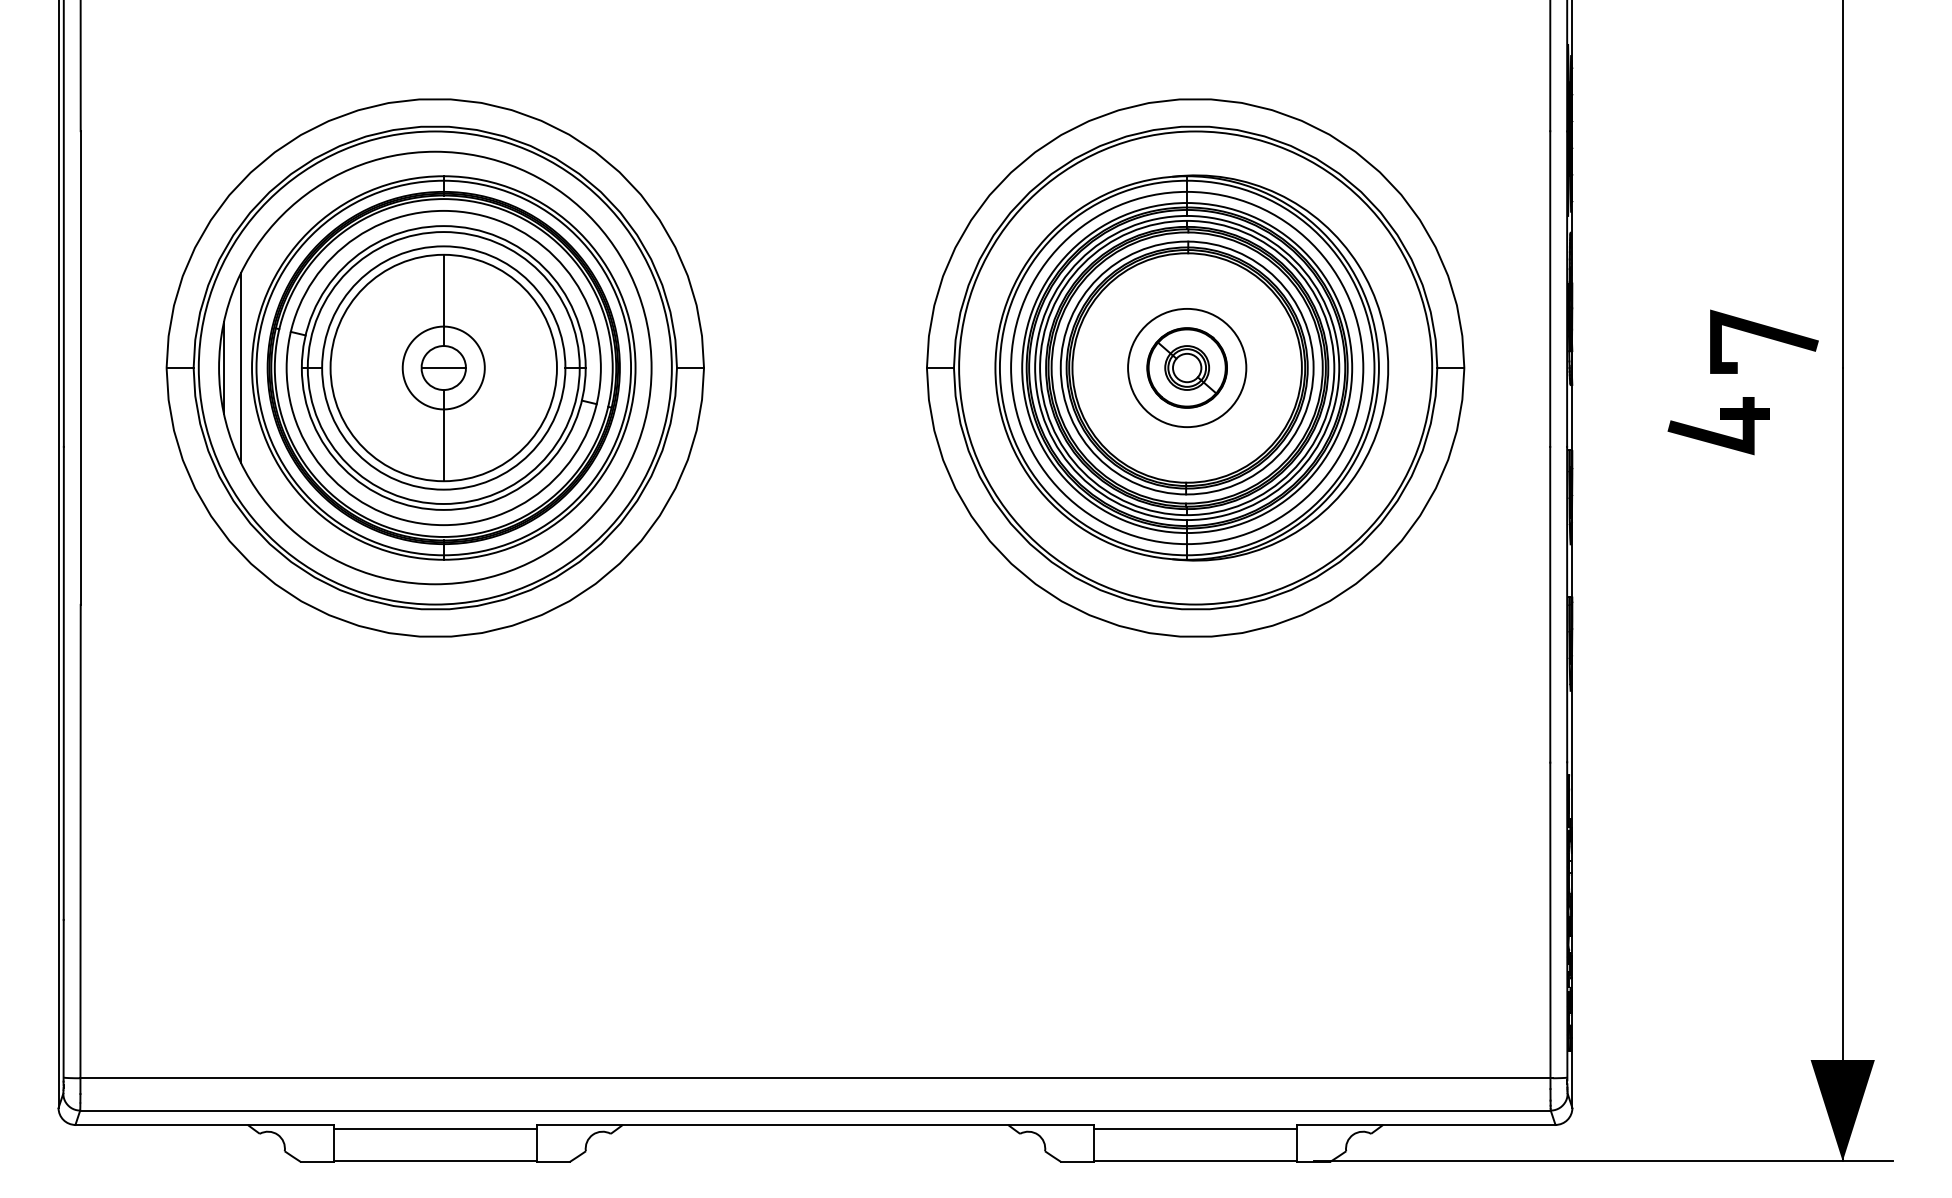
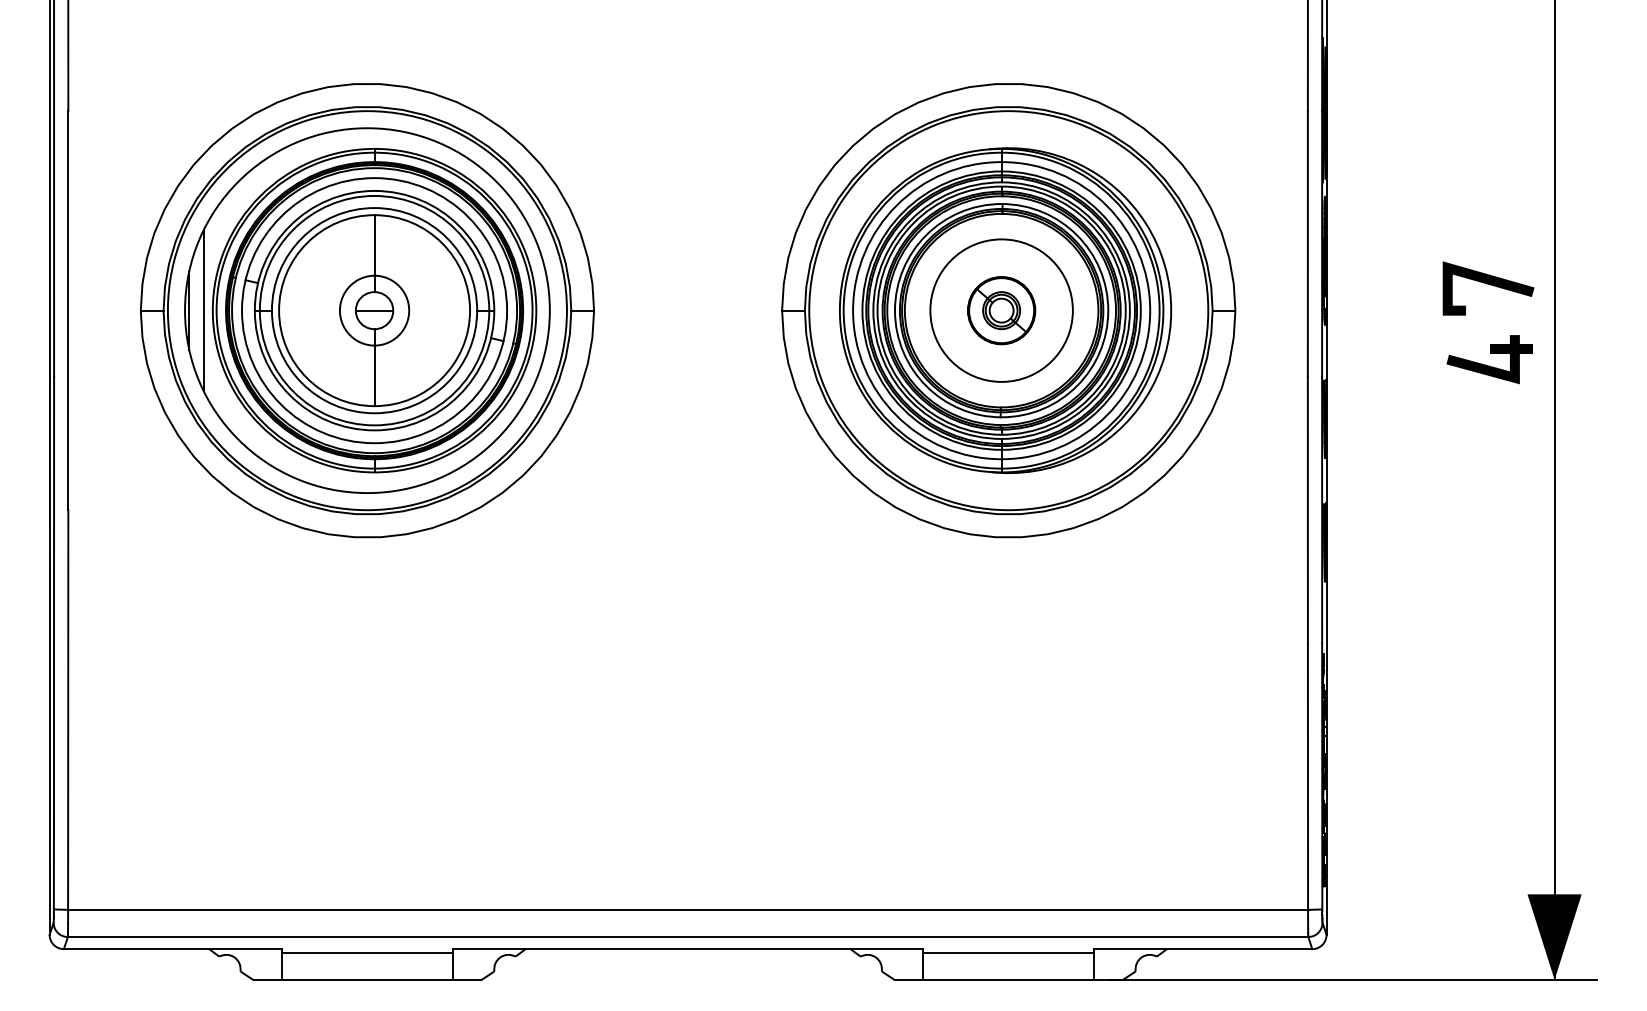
circle: (1186, 367) -> (1001, 310), size x1.43
part: (1716, 432) -> (1487, 365), moved

